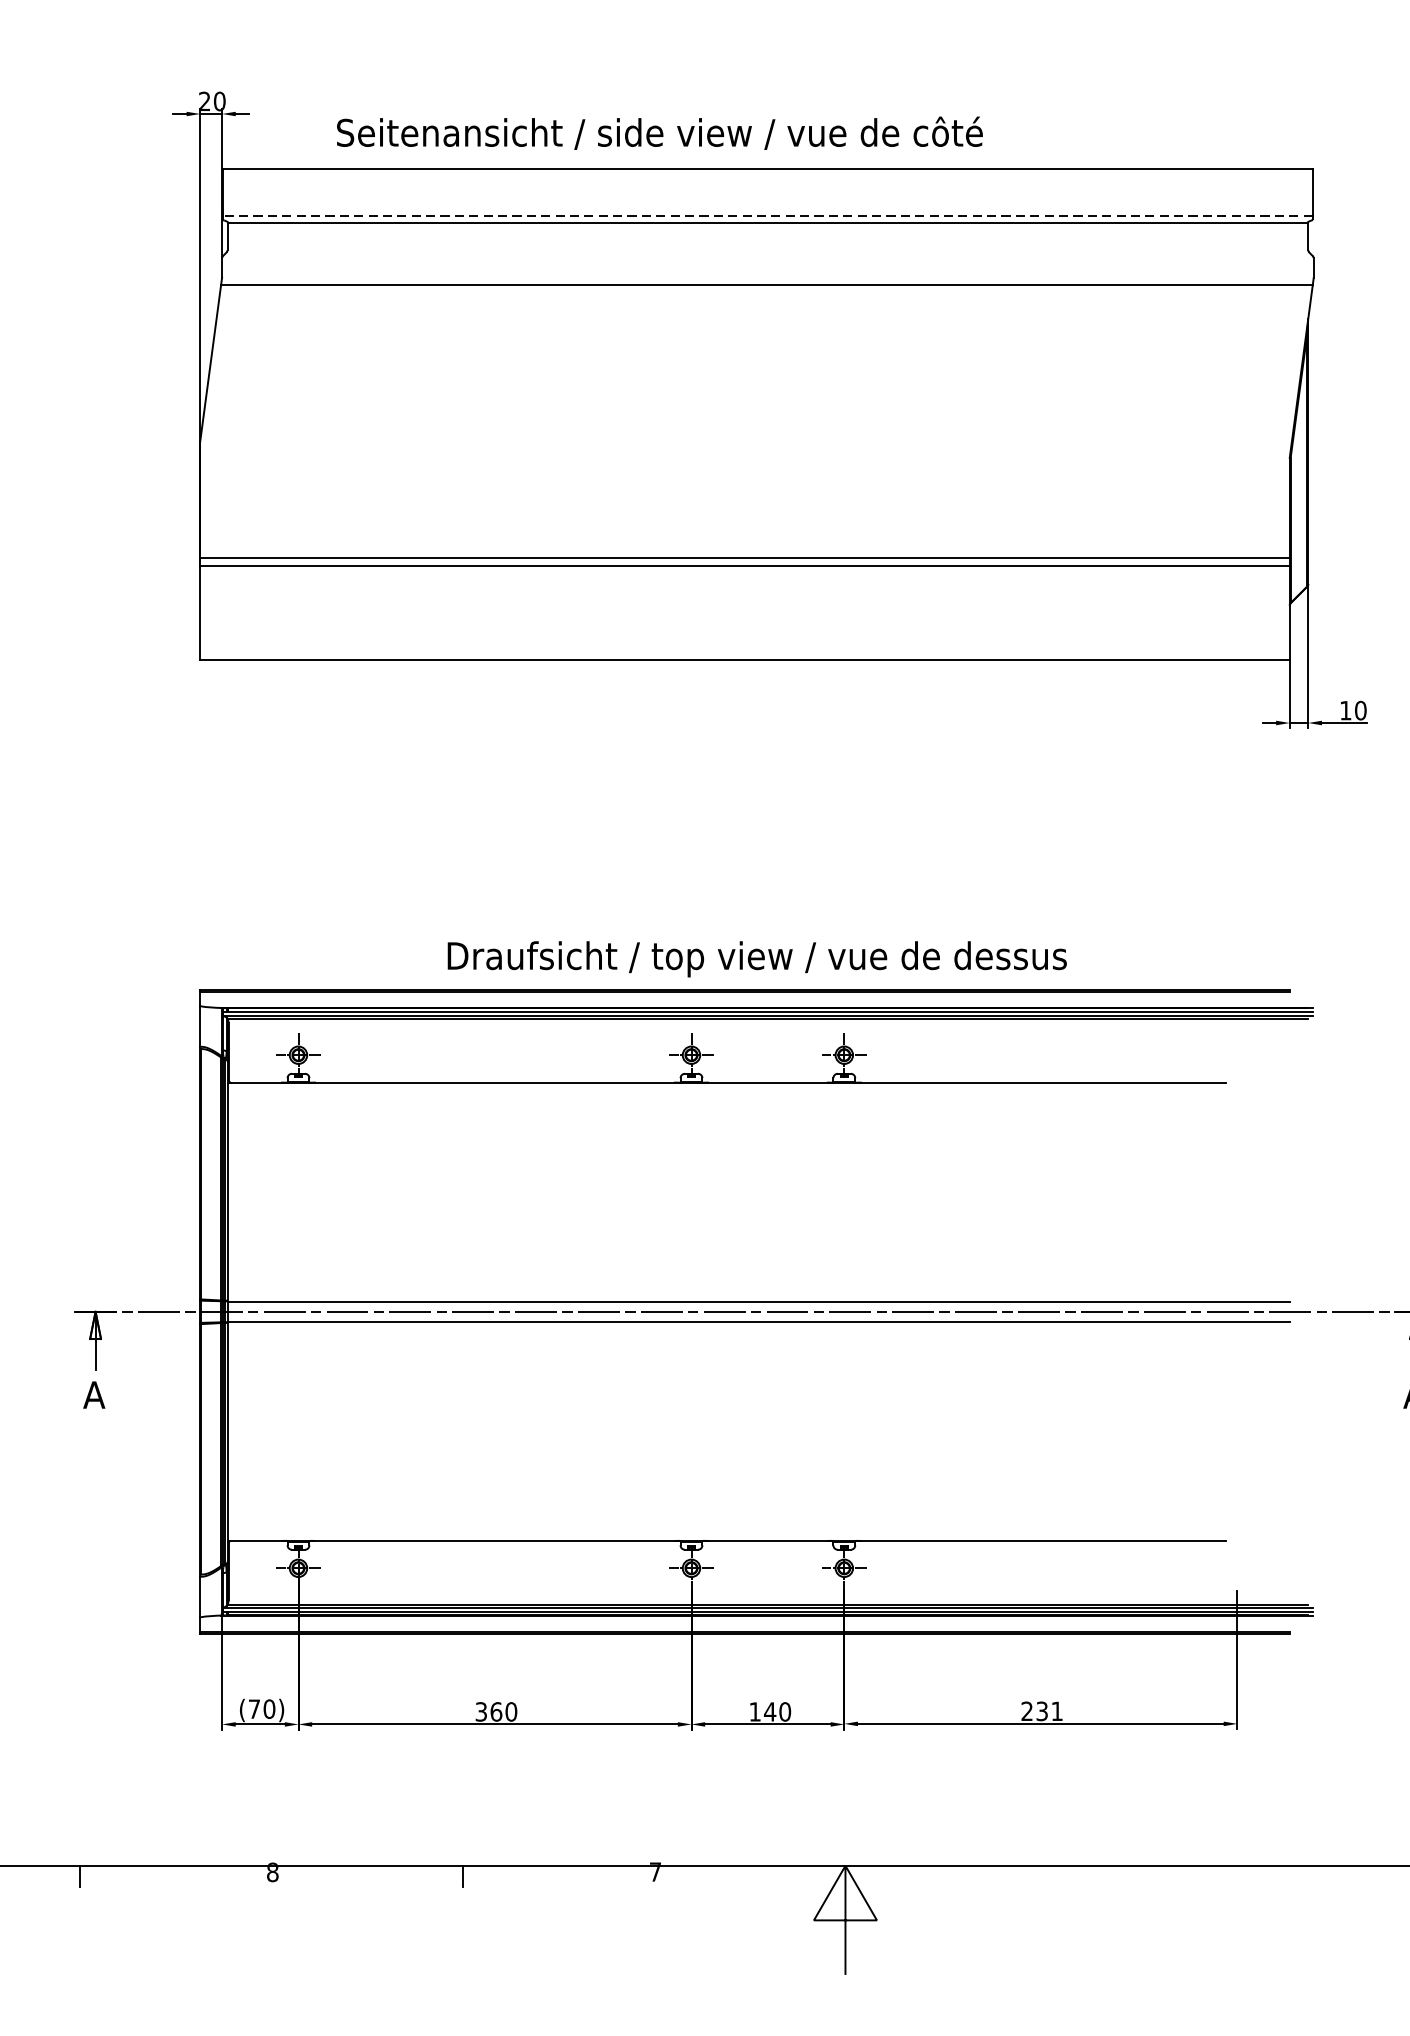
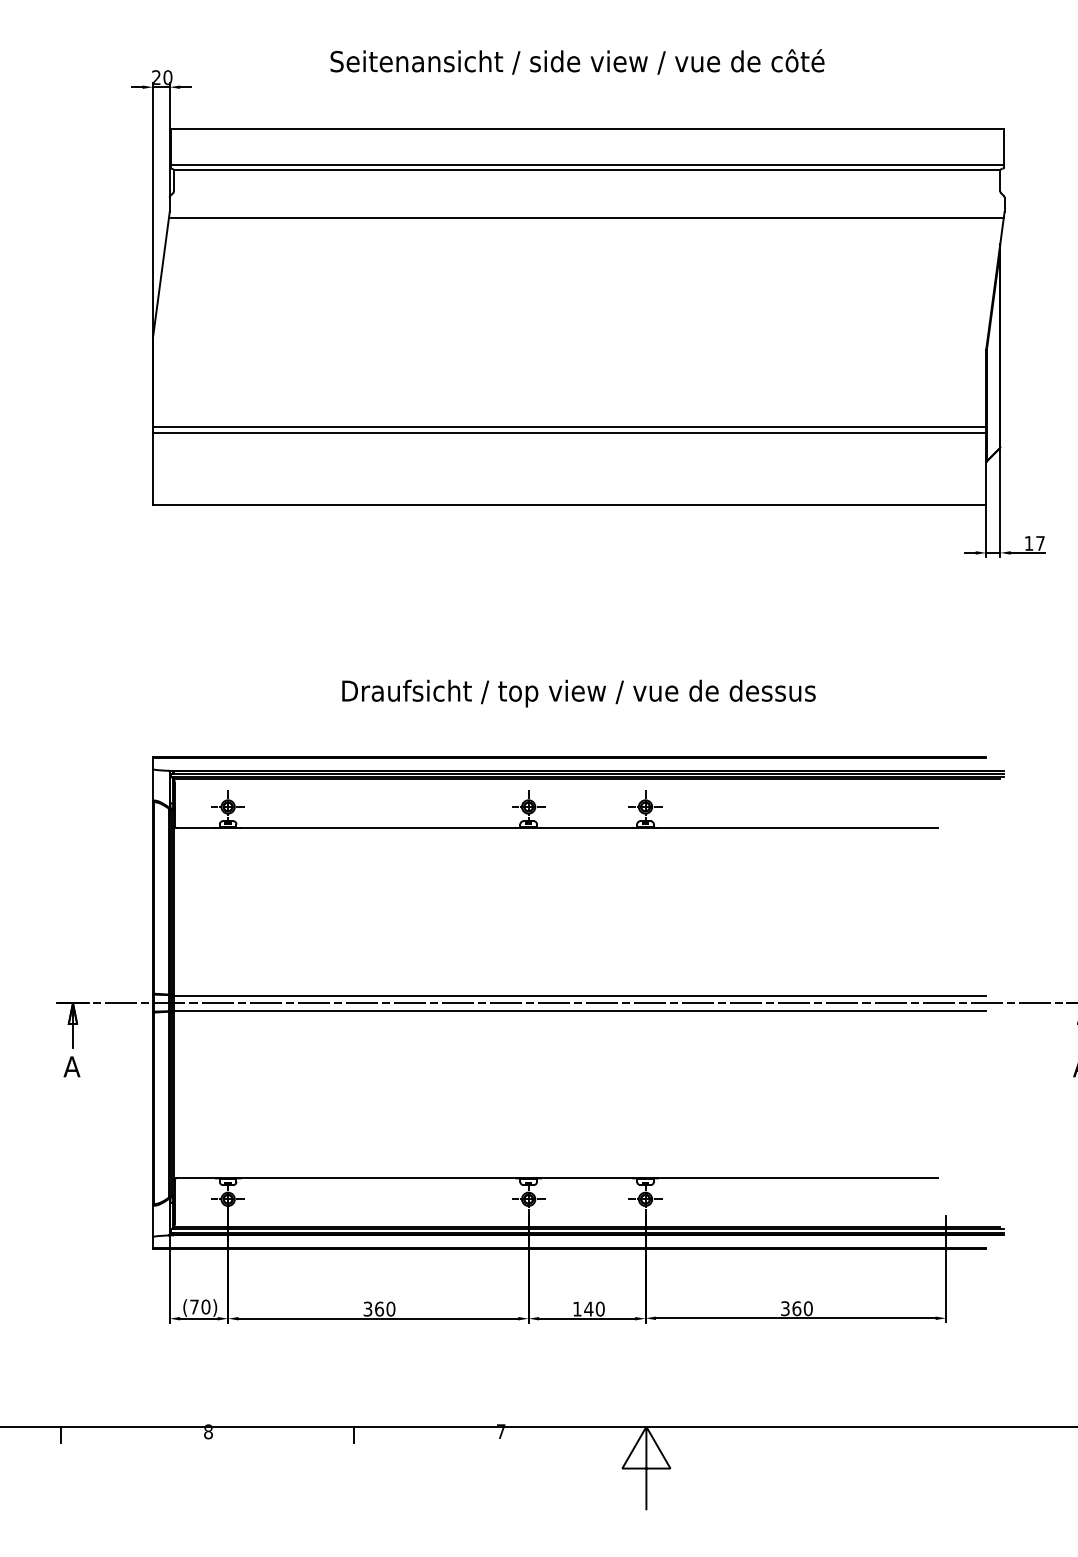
text: (659, 132) -> (577, 61), moved
line: (768, 216) -> (587, 165), dashed -> solid
text: (1360, 710) -> (1040, 543), 10 -> 17
text: (756, 959) -> (578, 693), moved
text: (1041, 1711) -> (796, 1308), 231 -> 360

